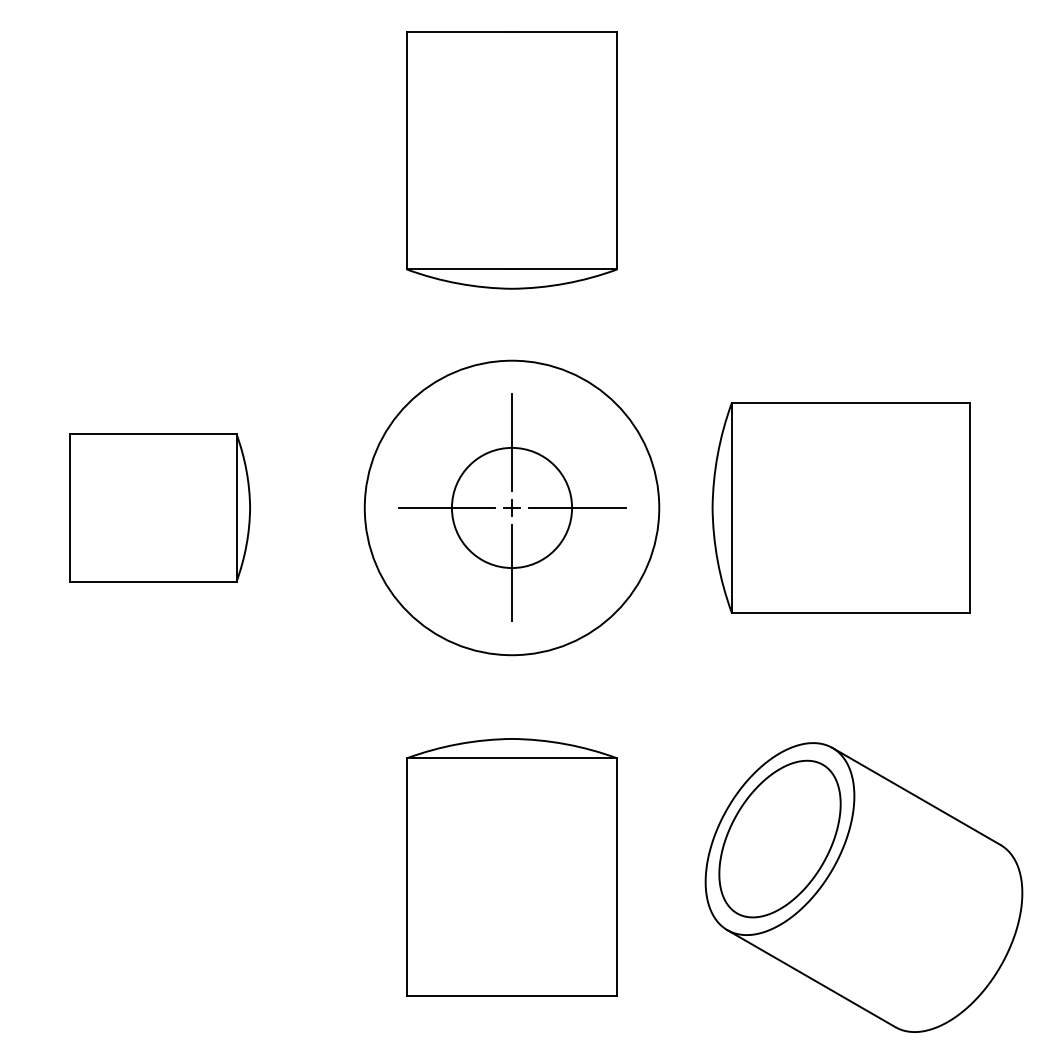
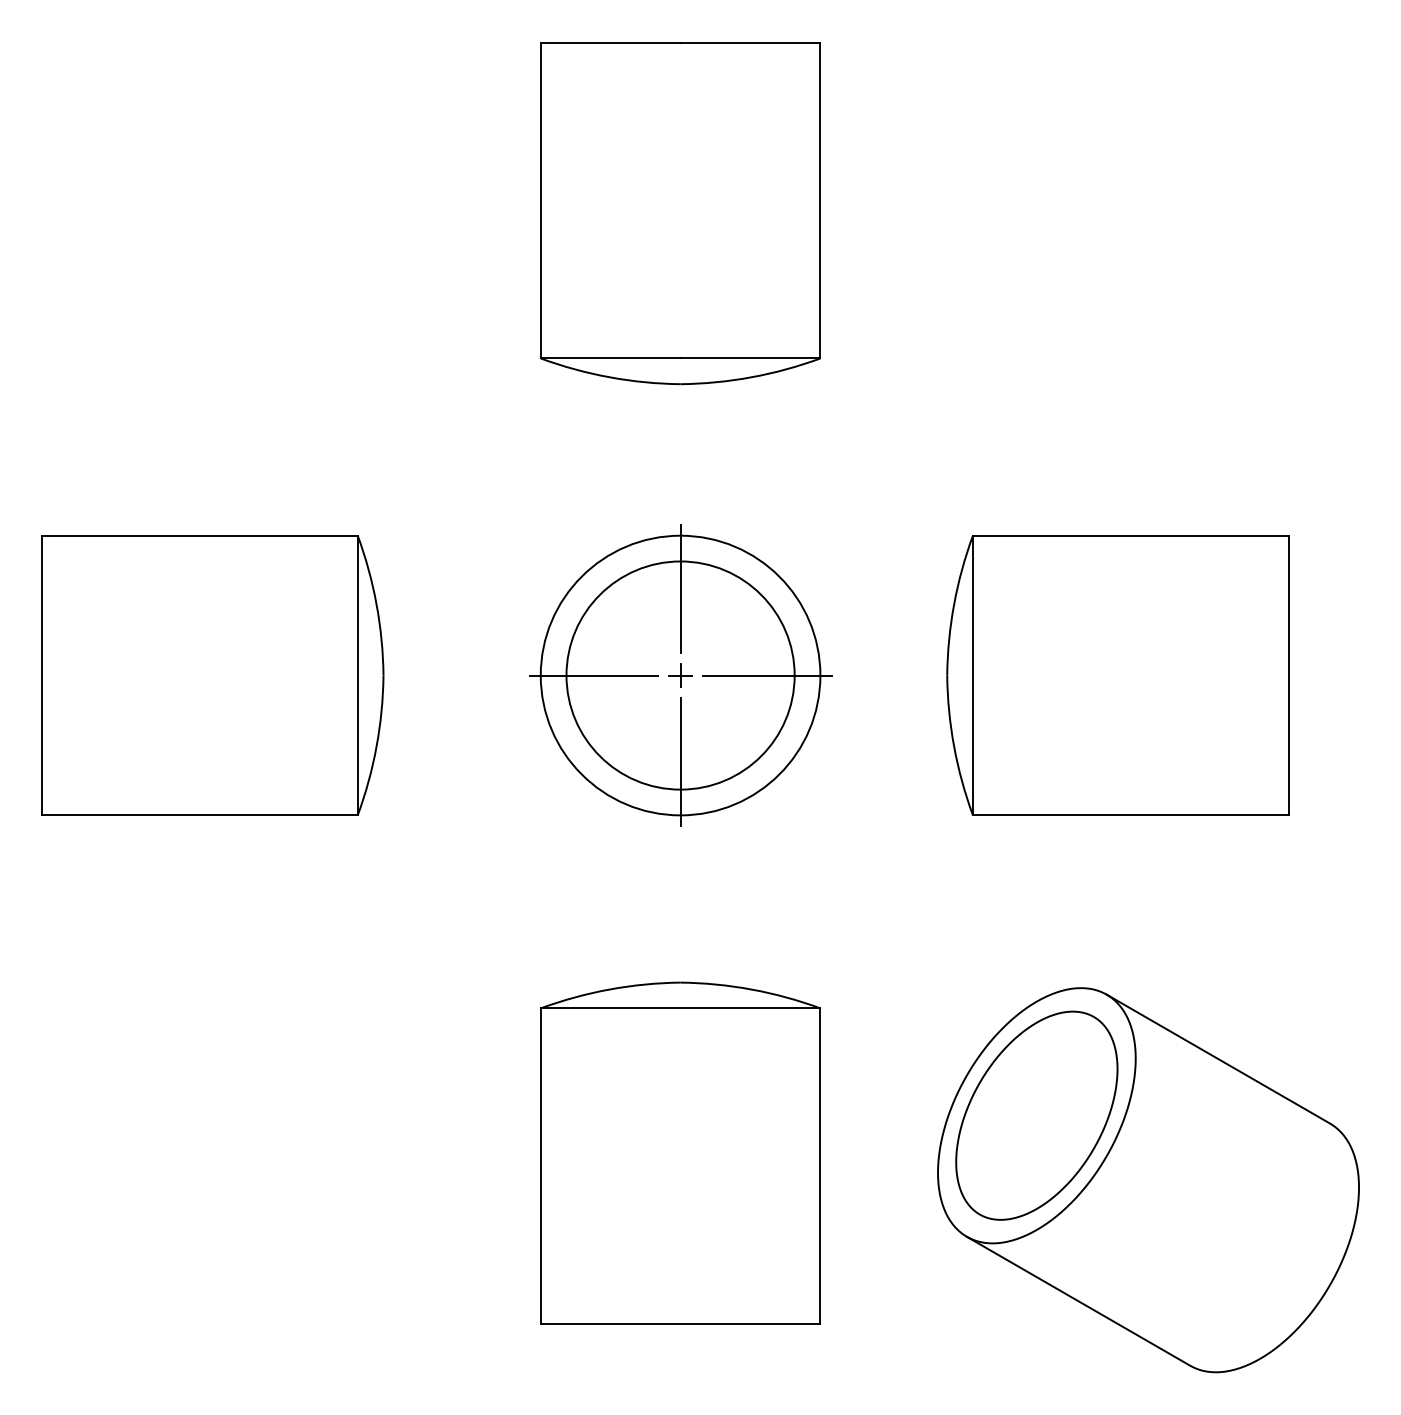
part: (160, 507) -> (213, 674), size x1.43
circle: (511, 507) -> (679, 674), size x0.71
circle: (511, 507) -> (679, 674), size x1.43

